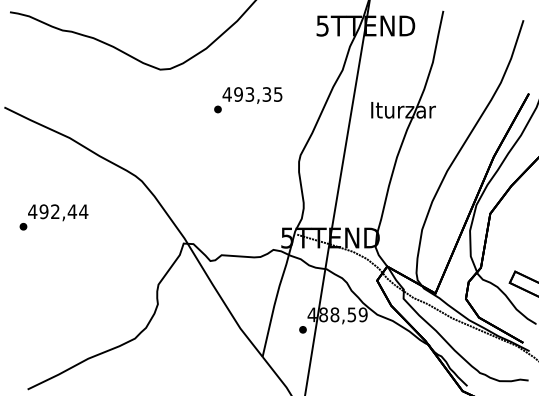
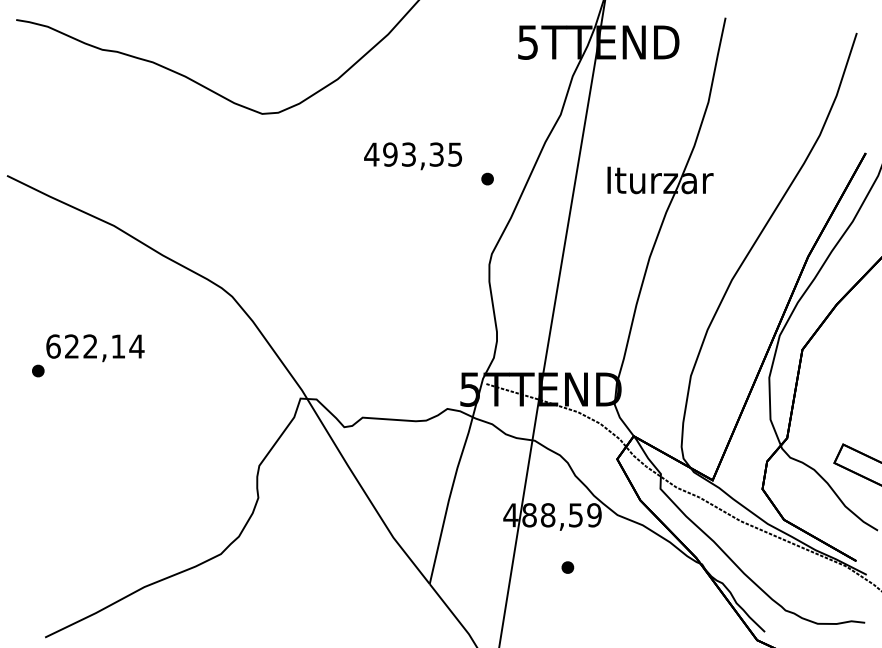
part: (217, 109) -> (486, 179), moved
text: (52, 211) -> (85, 346), 492,44 -> 622,14
part: (302, 329) -> (567, 567), moved

